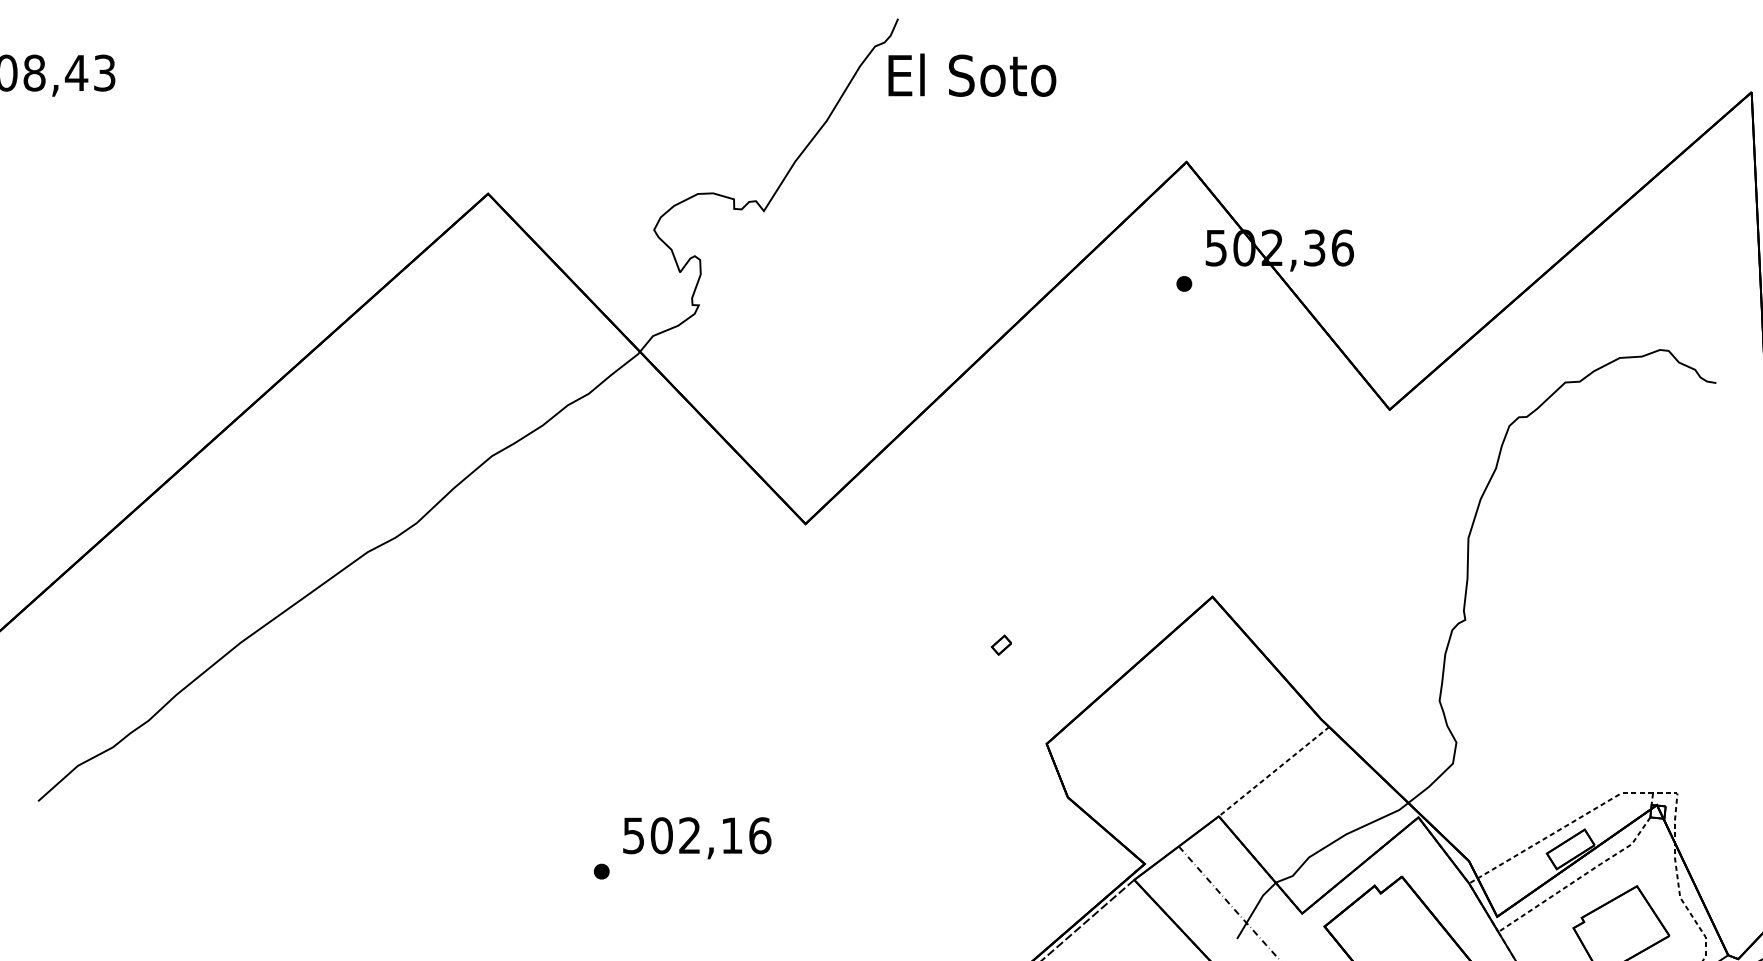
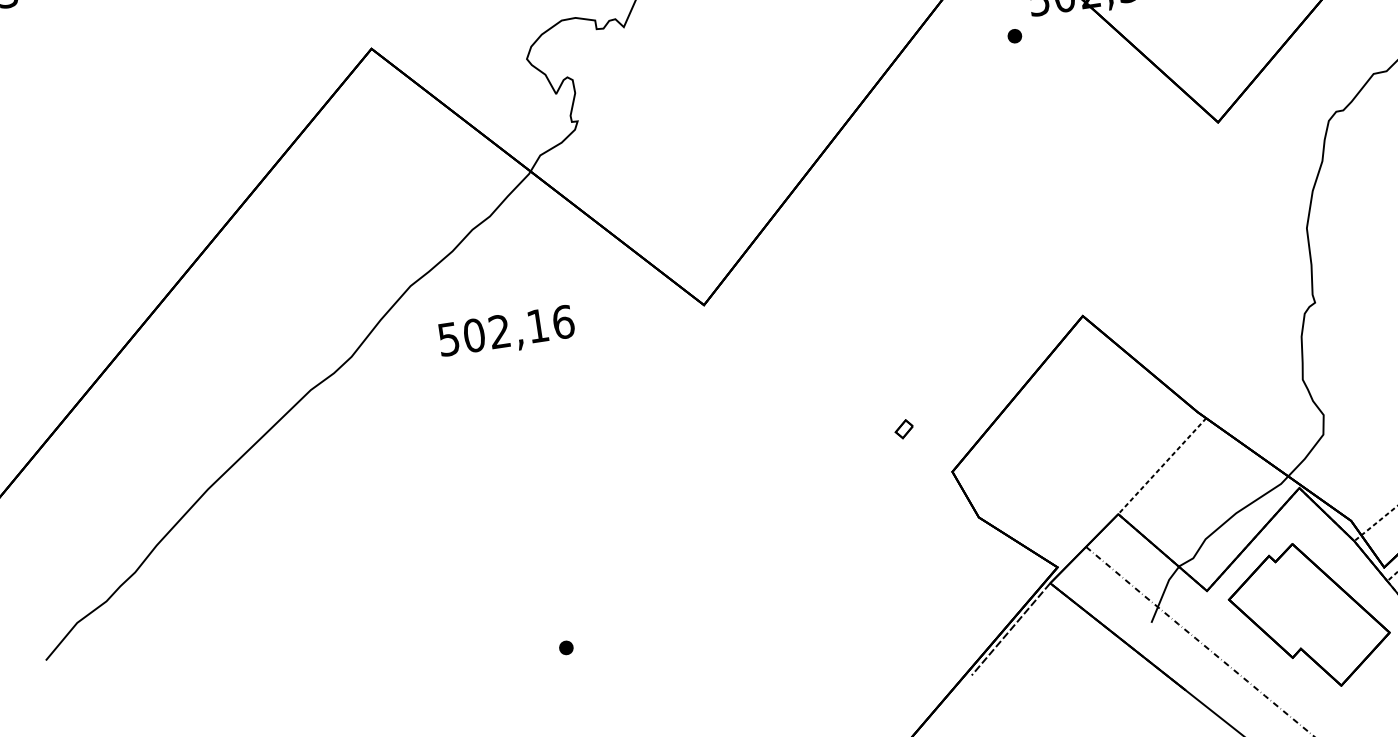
part: (1000, 644) -> (903, 428), moved
text: (697, 838) -> (507, 333), moved

